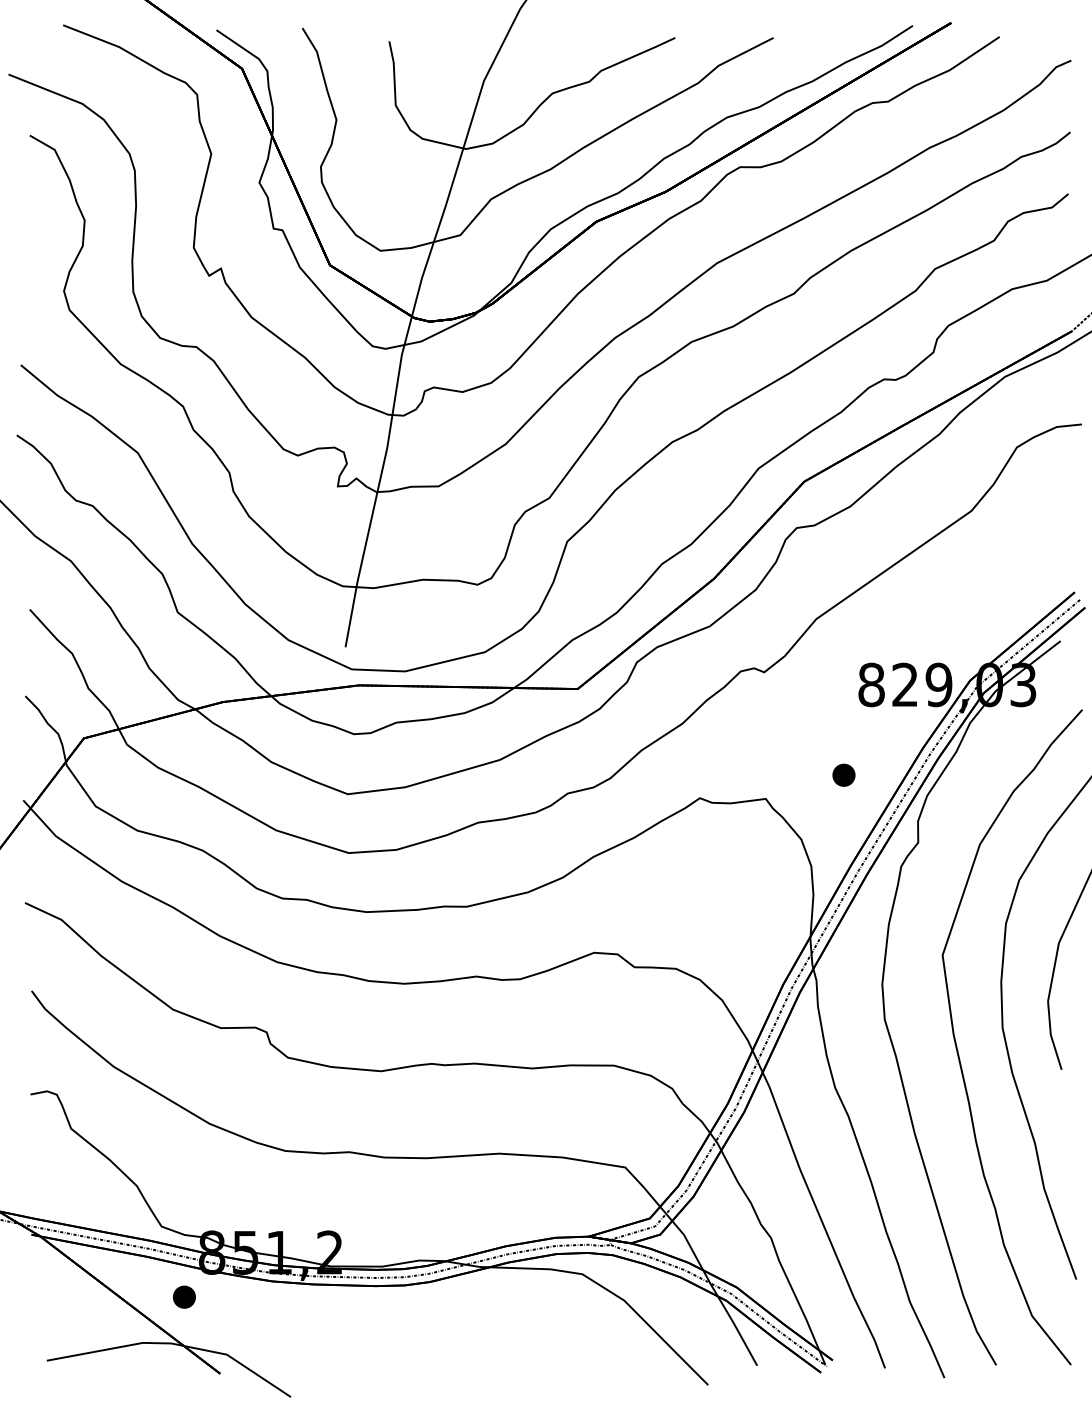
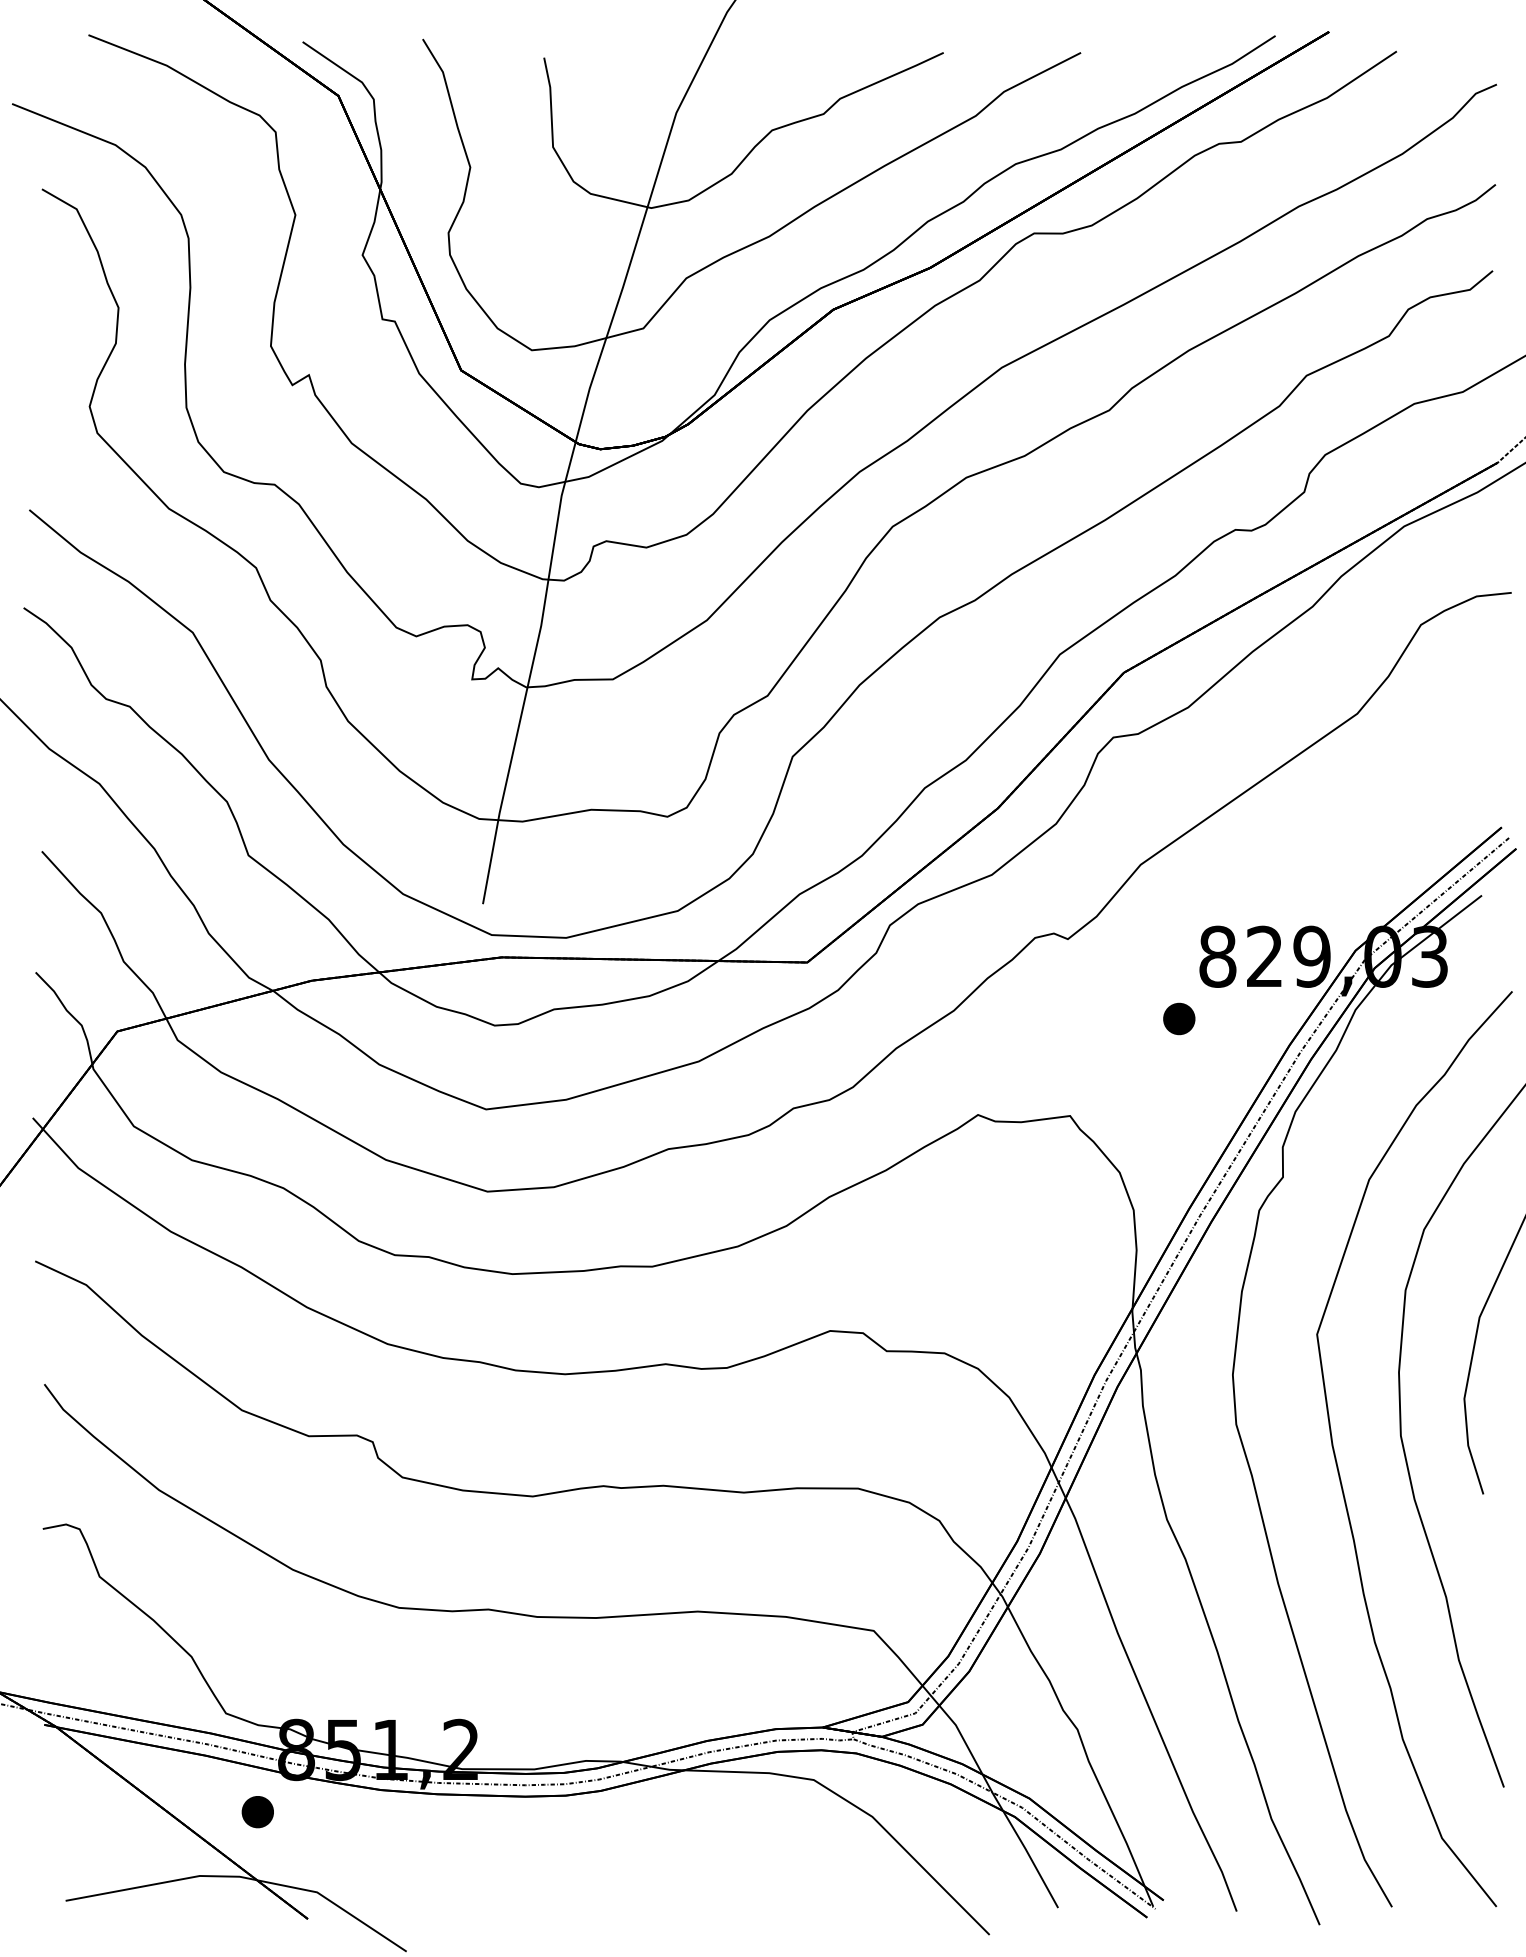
part: (844, 774) -> (1179, 1018), moved

